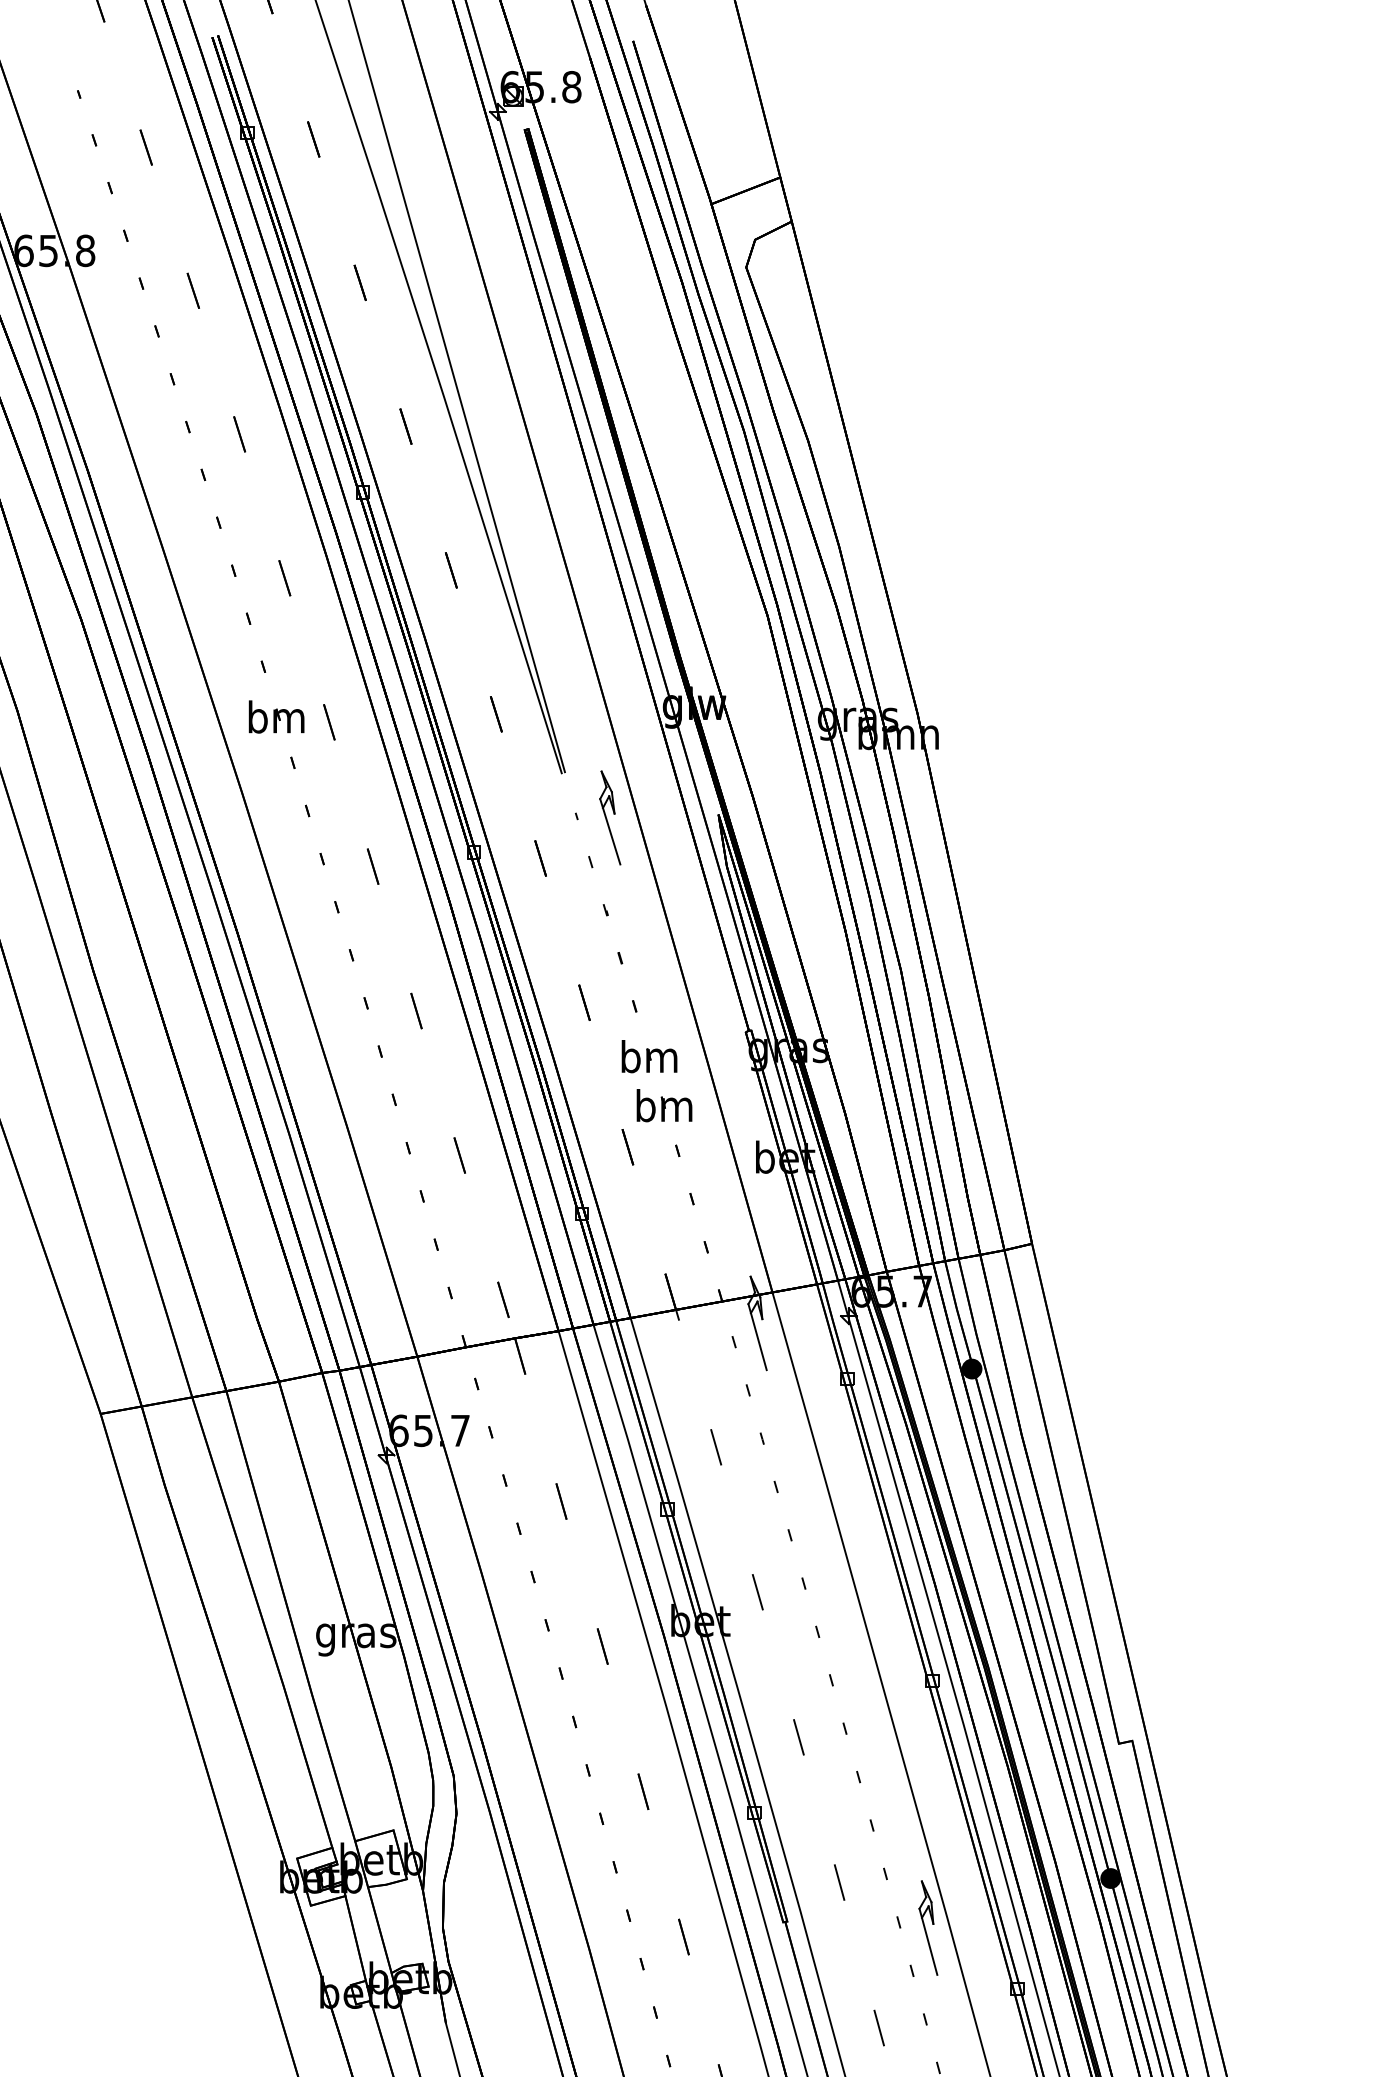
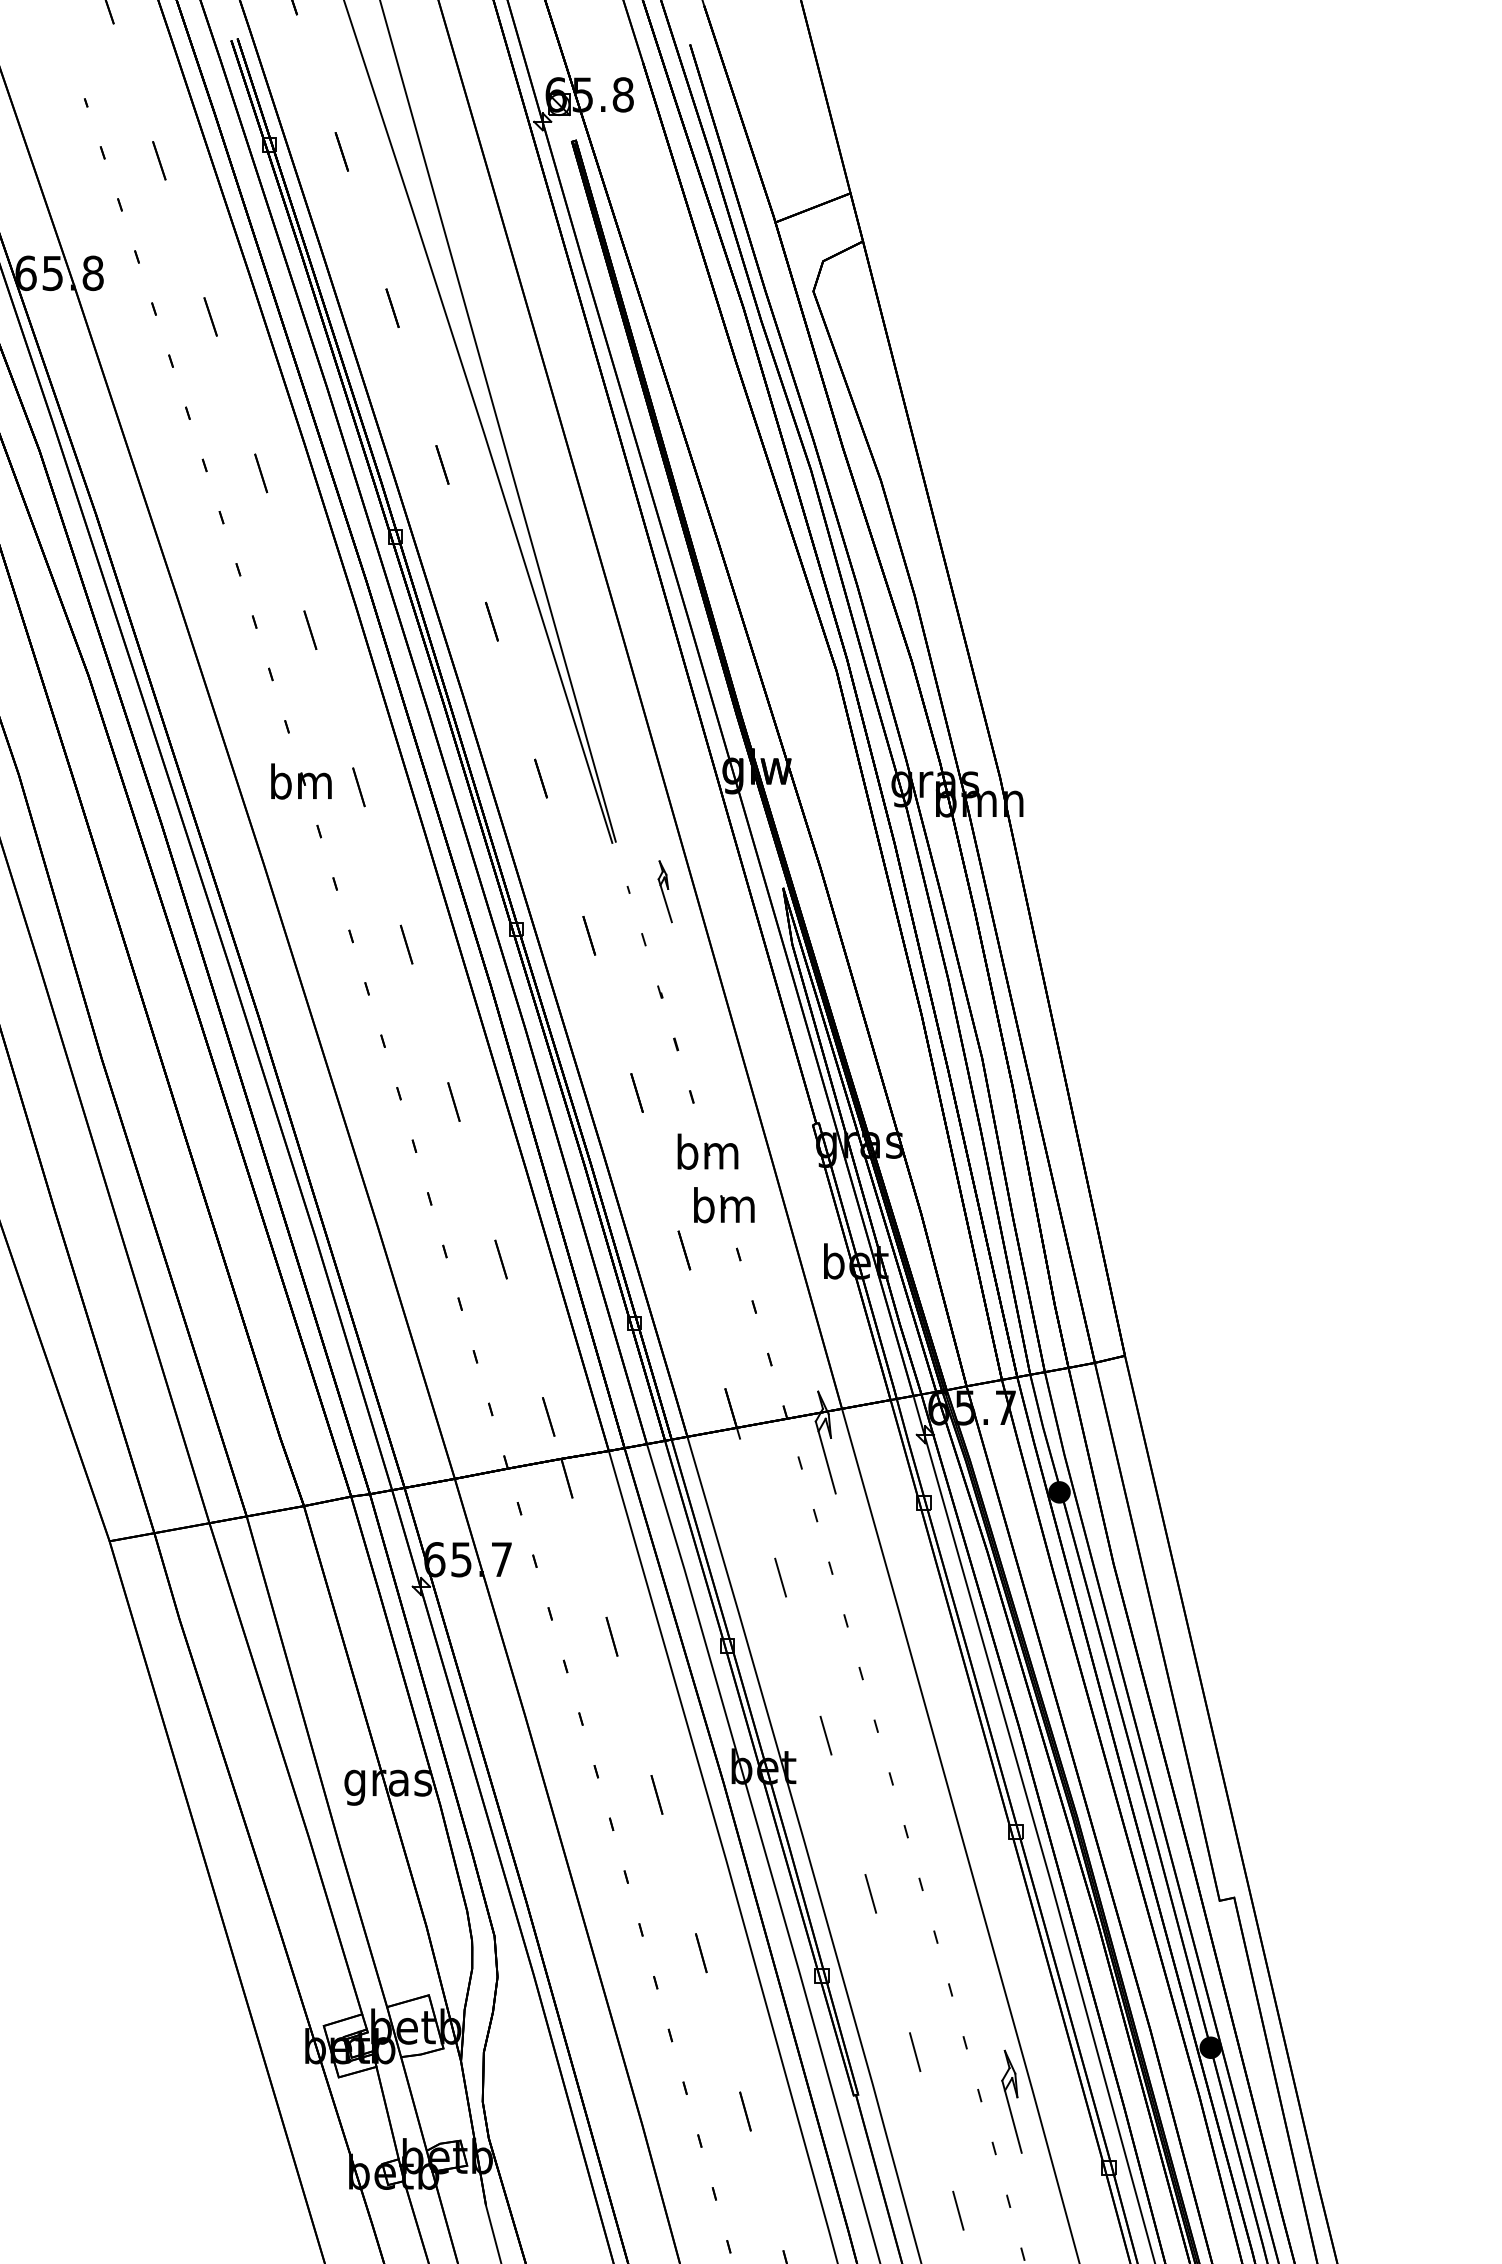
part: (610, 817) -> (665, 891), size x0.6

